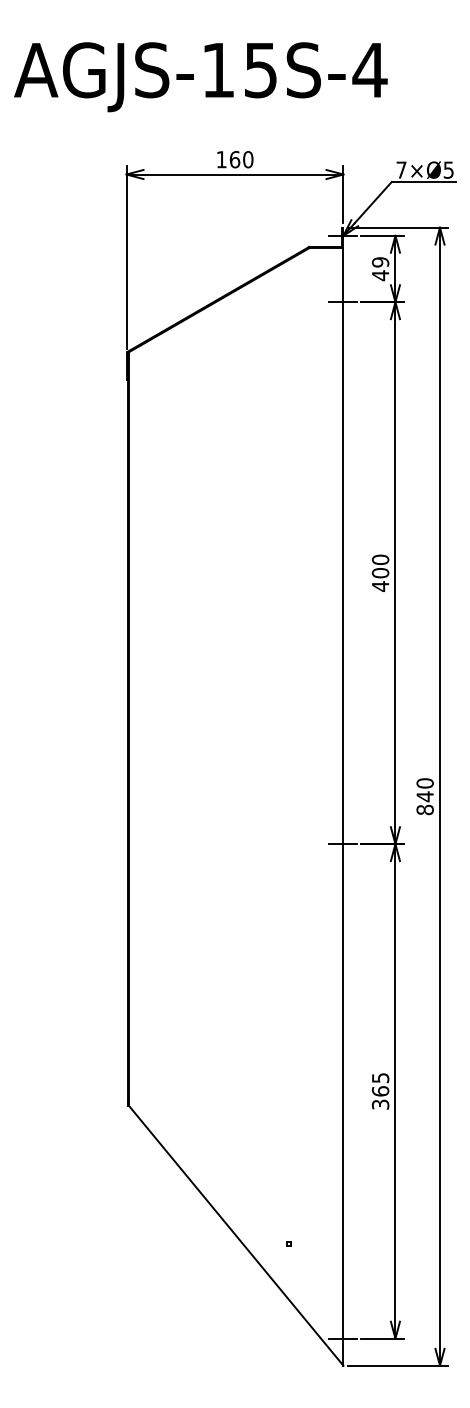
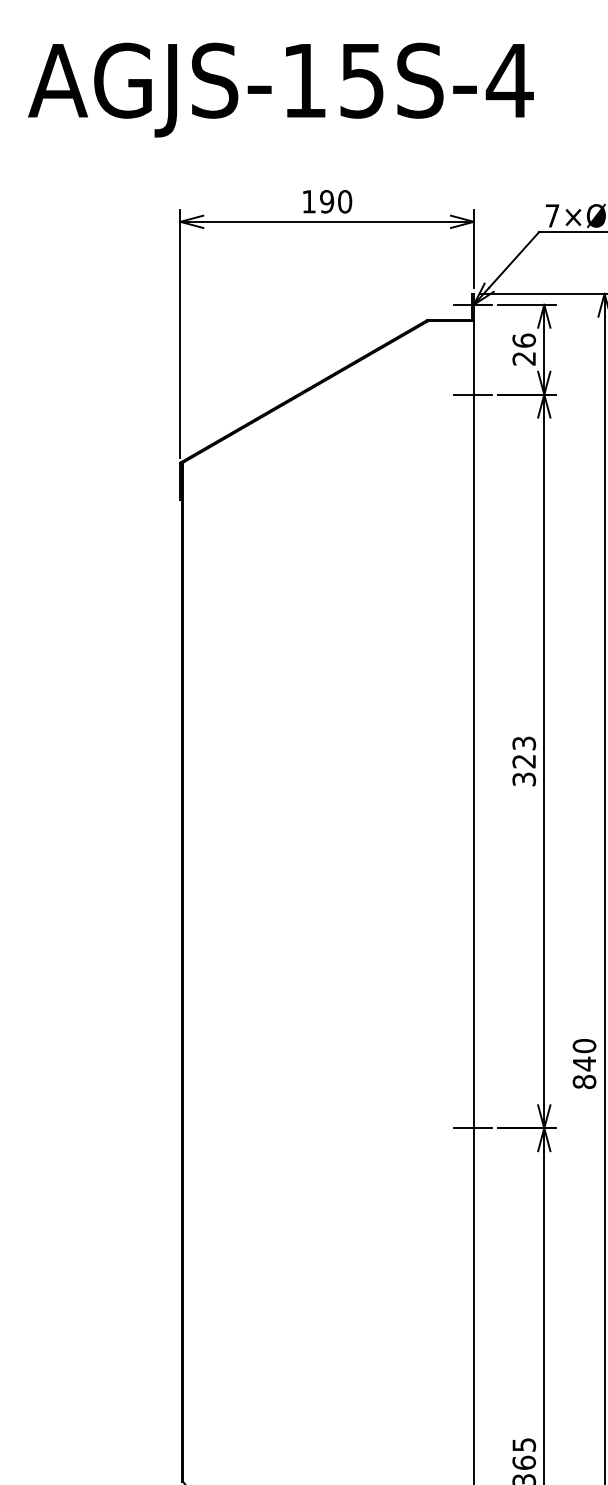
text: (234, 159) -> (326, 201), 160 -> 190
text: (380, 269) -> (524, 350), 49 -> 26
text: (380, 572) -> (524, 760), 400 -> 323

